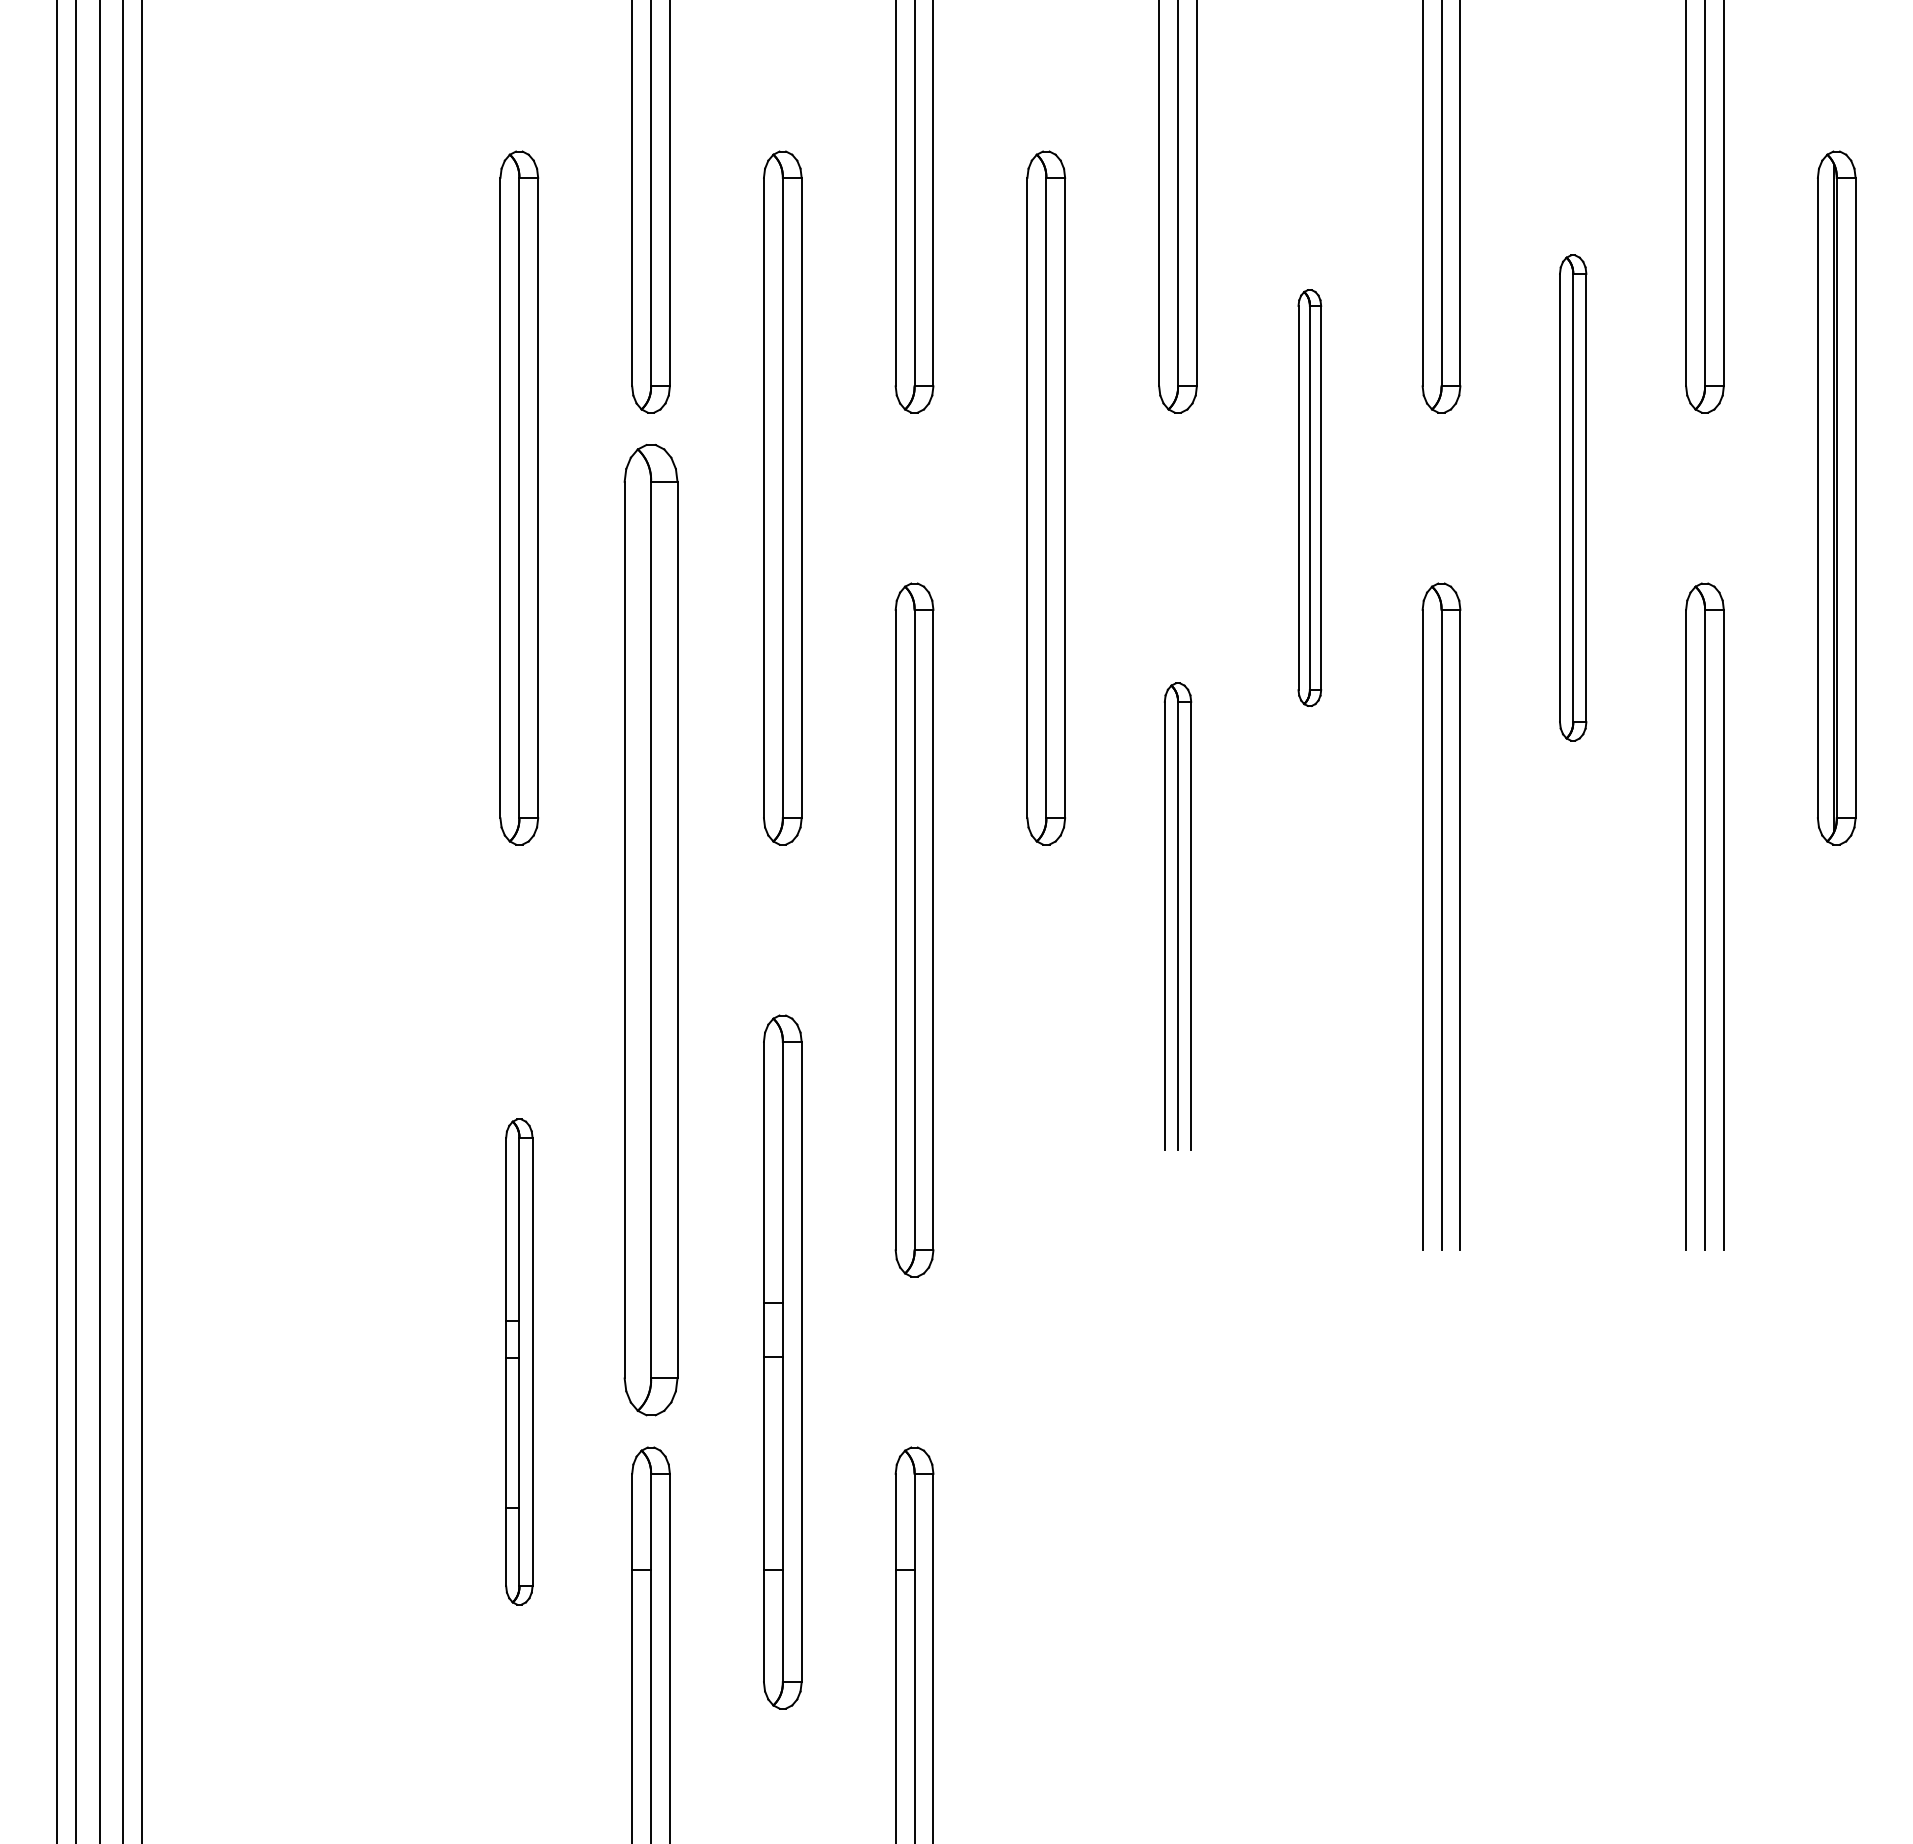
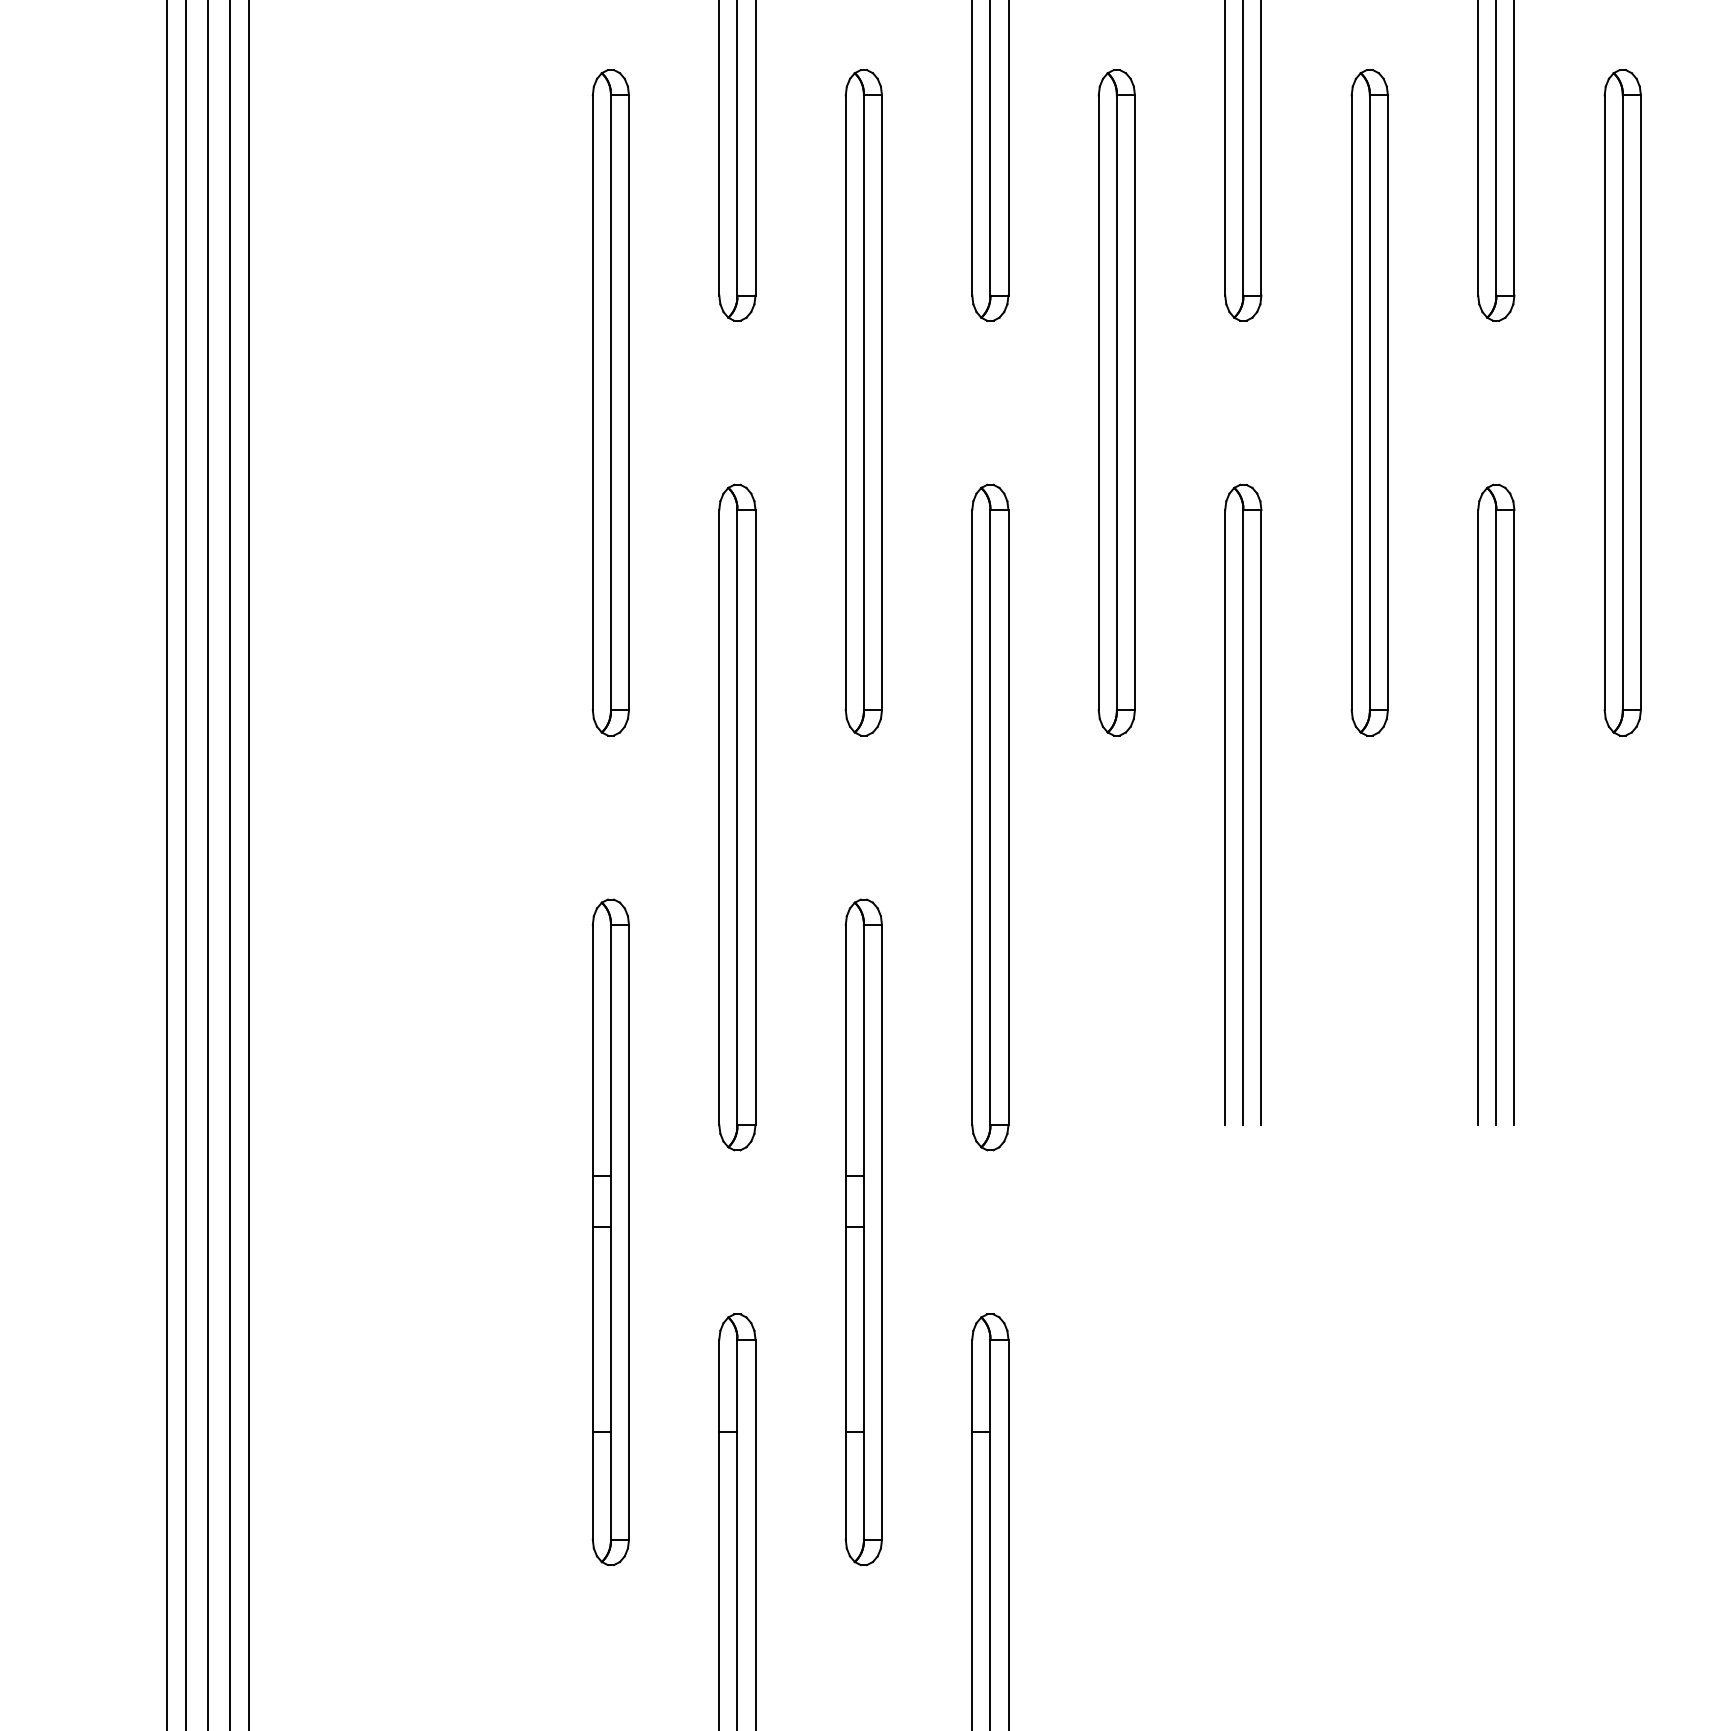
part: (1309, 497) -> (1369, 402), size x1.67
part: (1572, 497) -> (1622, 402), size x1.43
part: (1177, 916) -> (1242, 804), size x1.43
part: (650, 929) -> (736, 817), size x0.71
part: (519, 1361) -> (611, 1231), size x1.43

